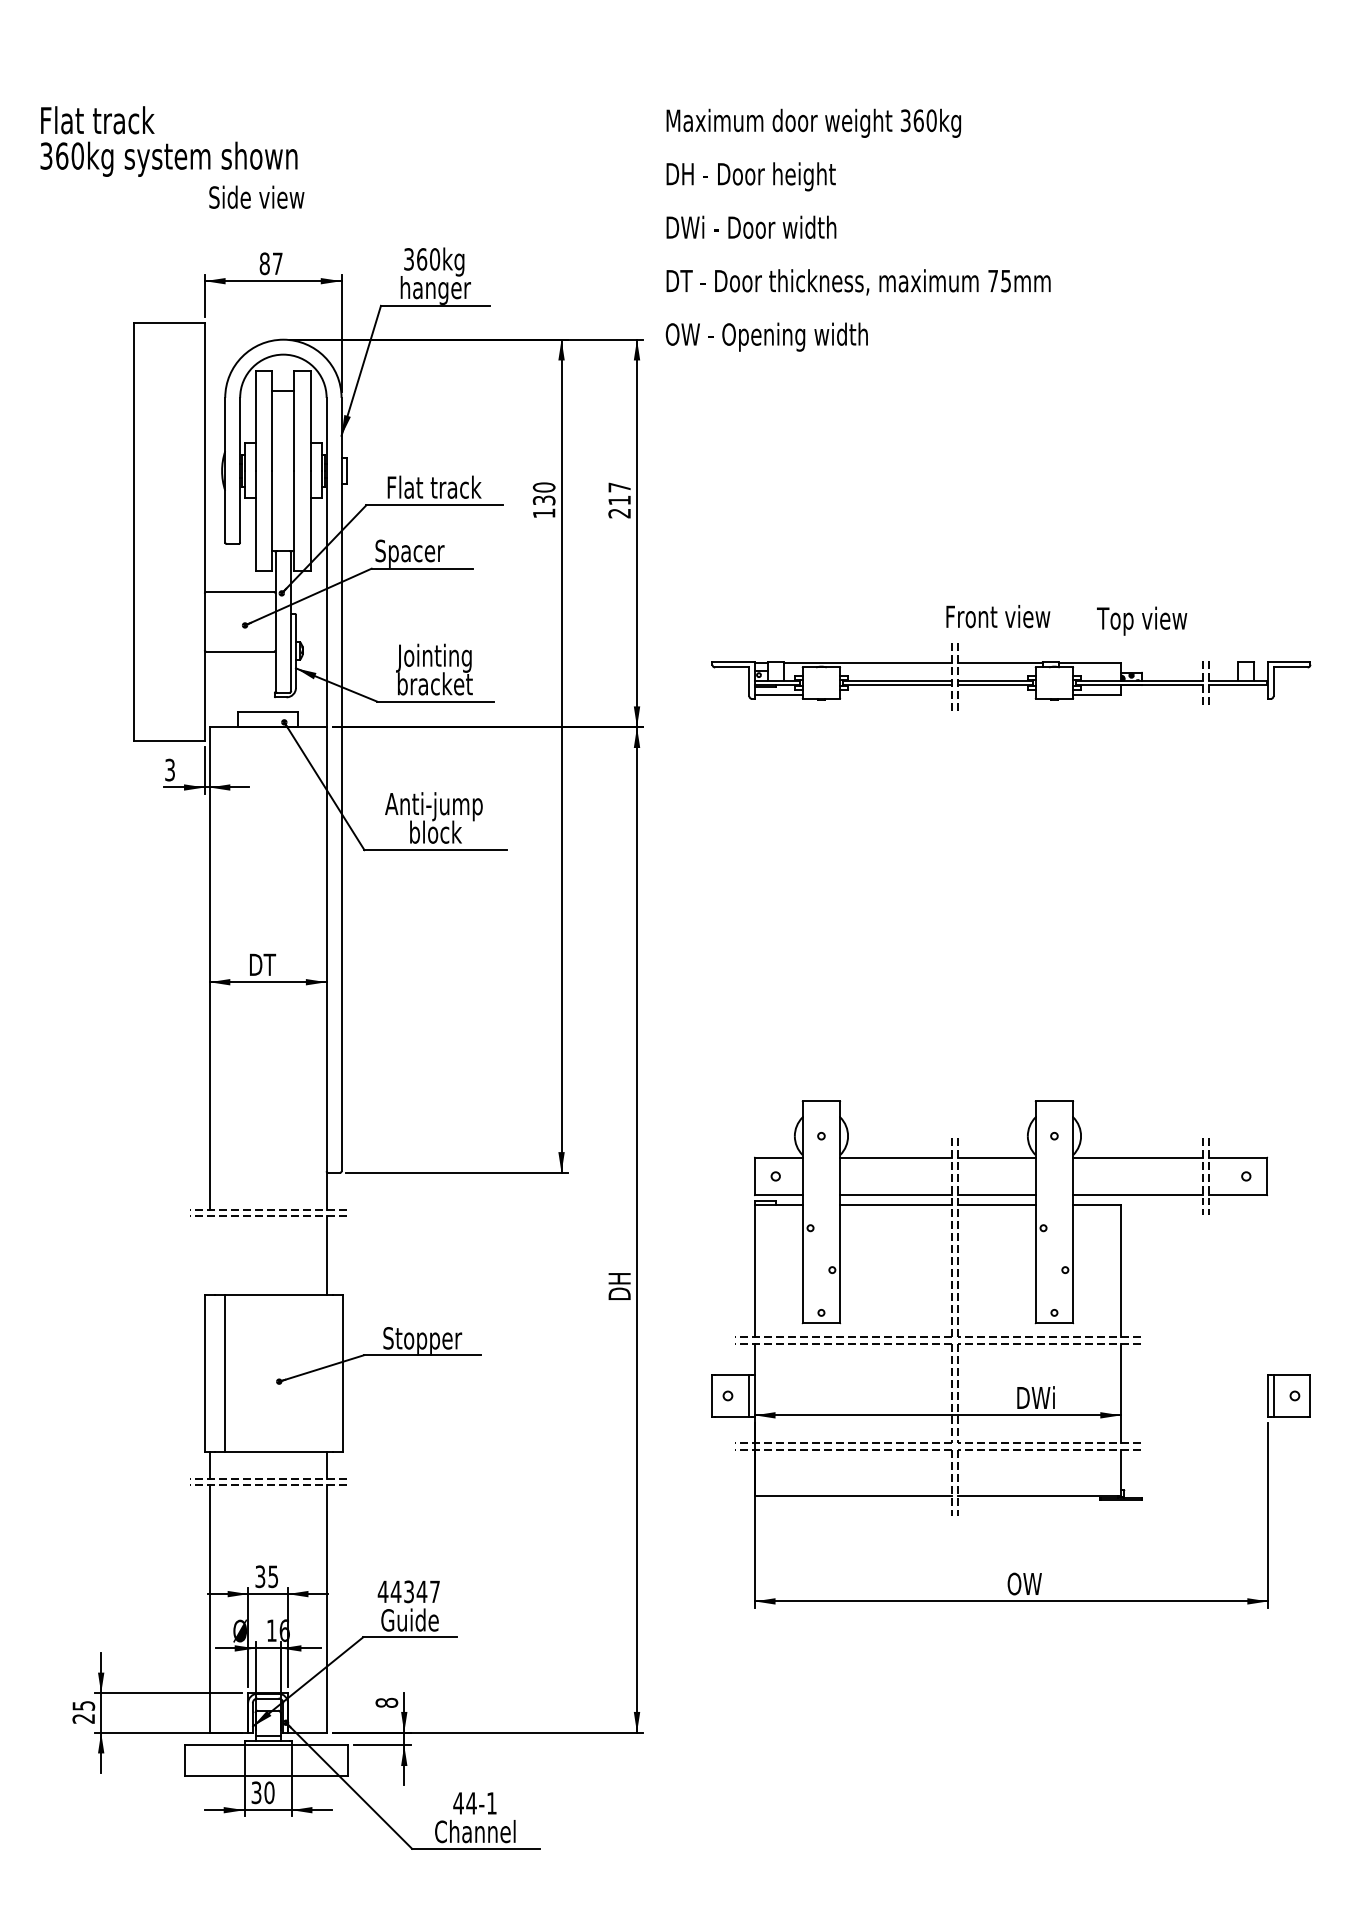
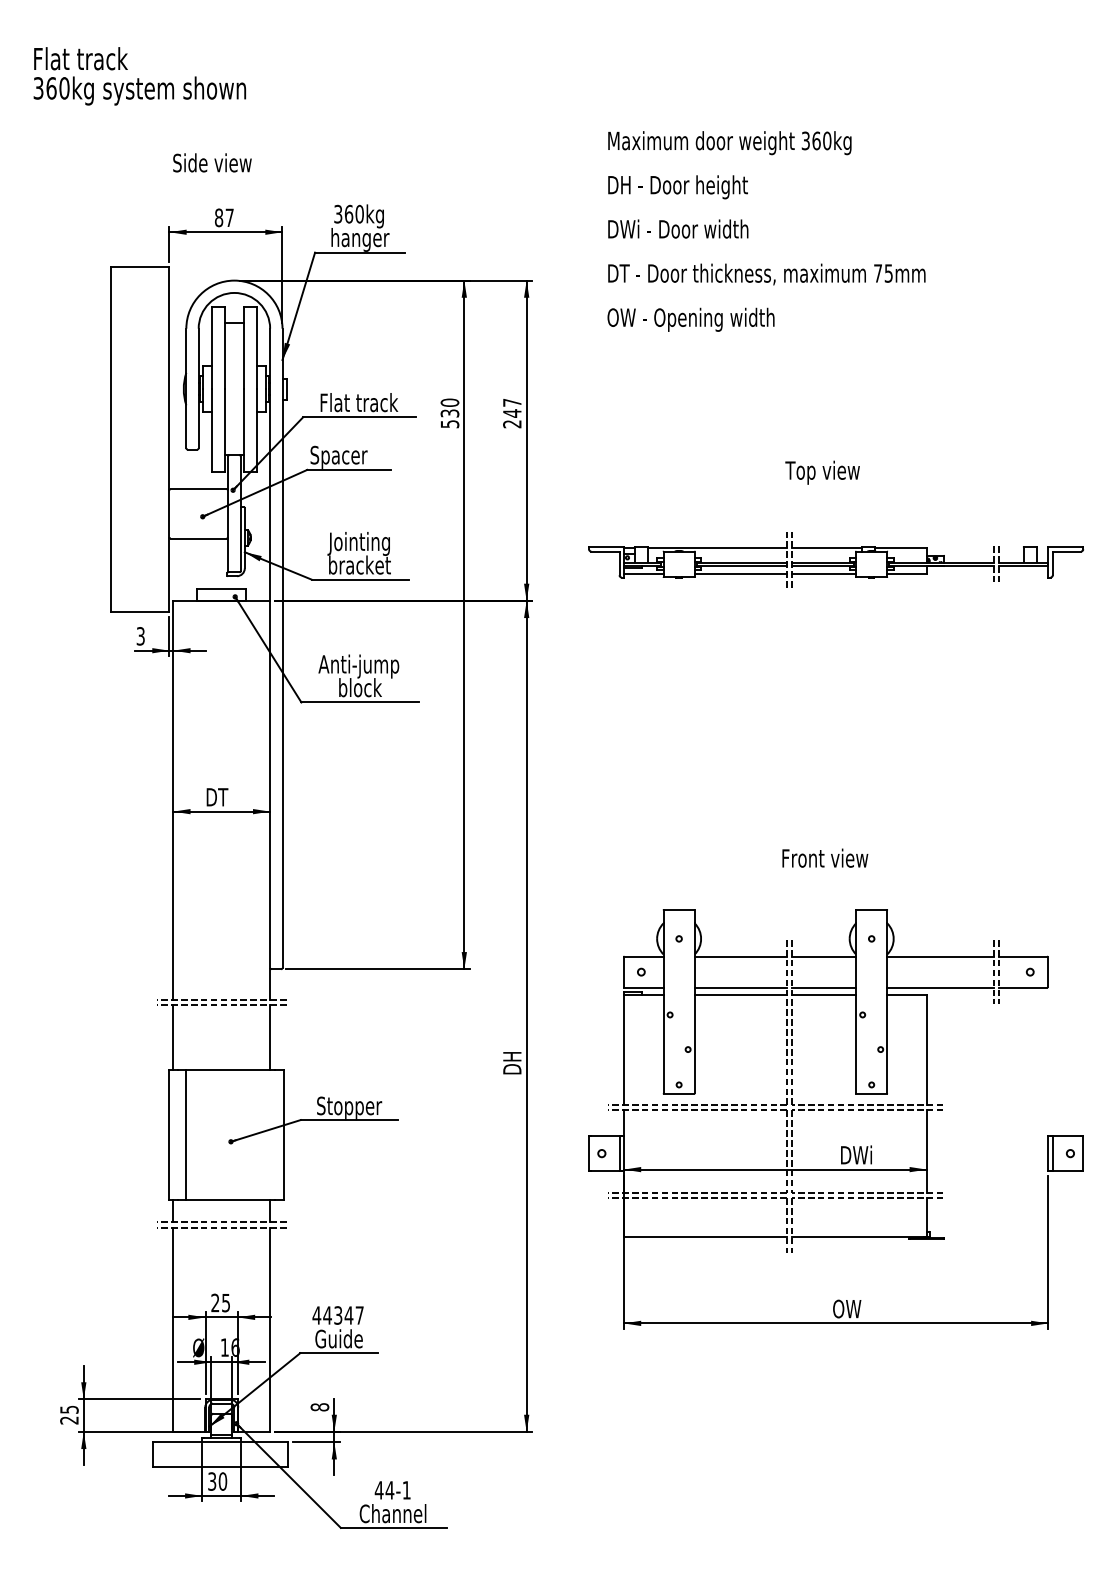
text: (168, 141) -> (139, 76), moved
text: (857, 229) -> (765, 230), moved
text: (619, 500) -> (512, 413), 217 -> 247
text: (544, 513) -> (450, 424), 130 -> 530
text: (998, 616) -> (825, 858), moved
text: (1142, 620) -> (822, 472), moved
line: (896, 694) -> (741, 573), added
line: (996, 694) -> (823, 573), added
line: (209, 1255) -> (173, 1037), added
text: (260, 1576) -> (215, 1302), 35 -> 25

